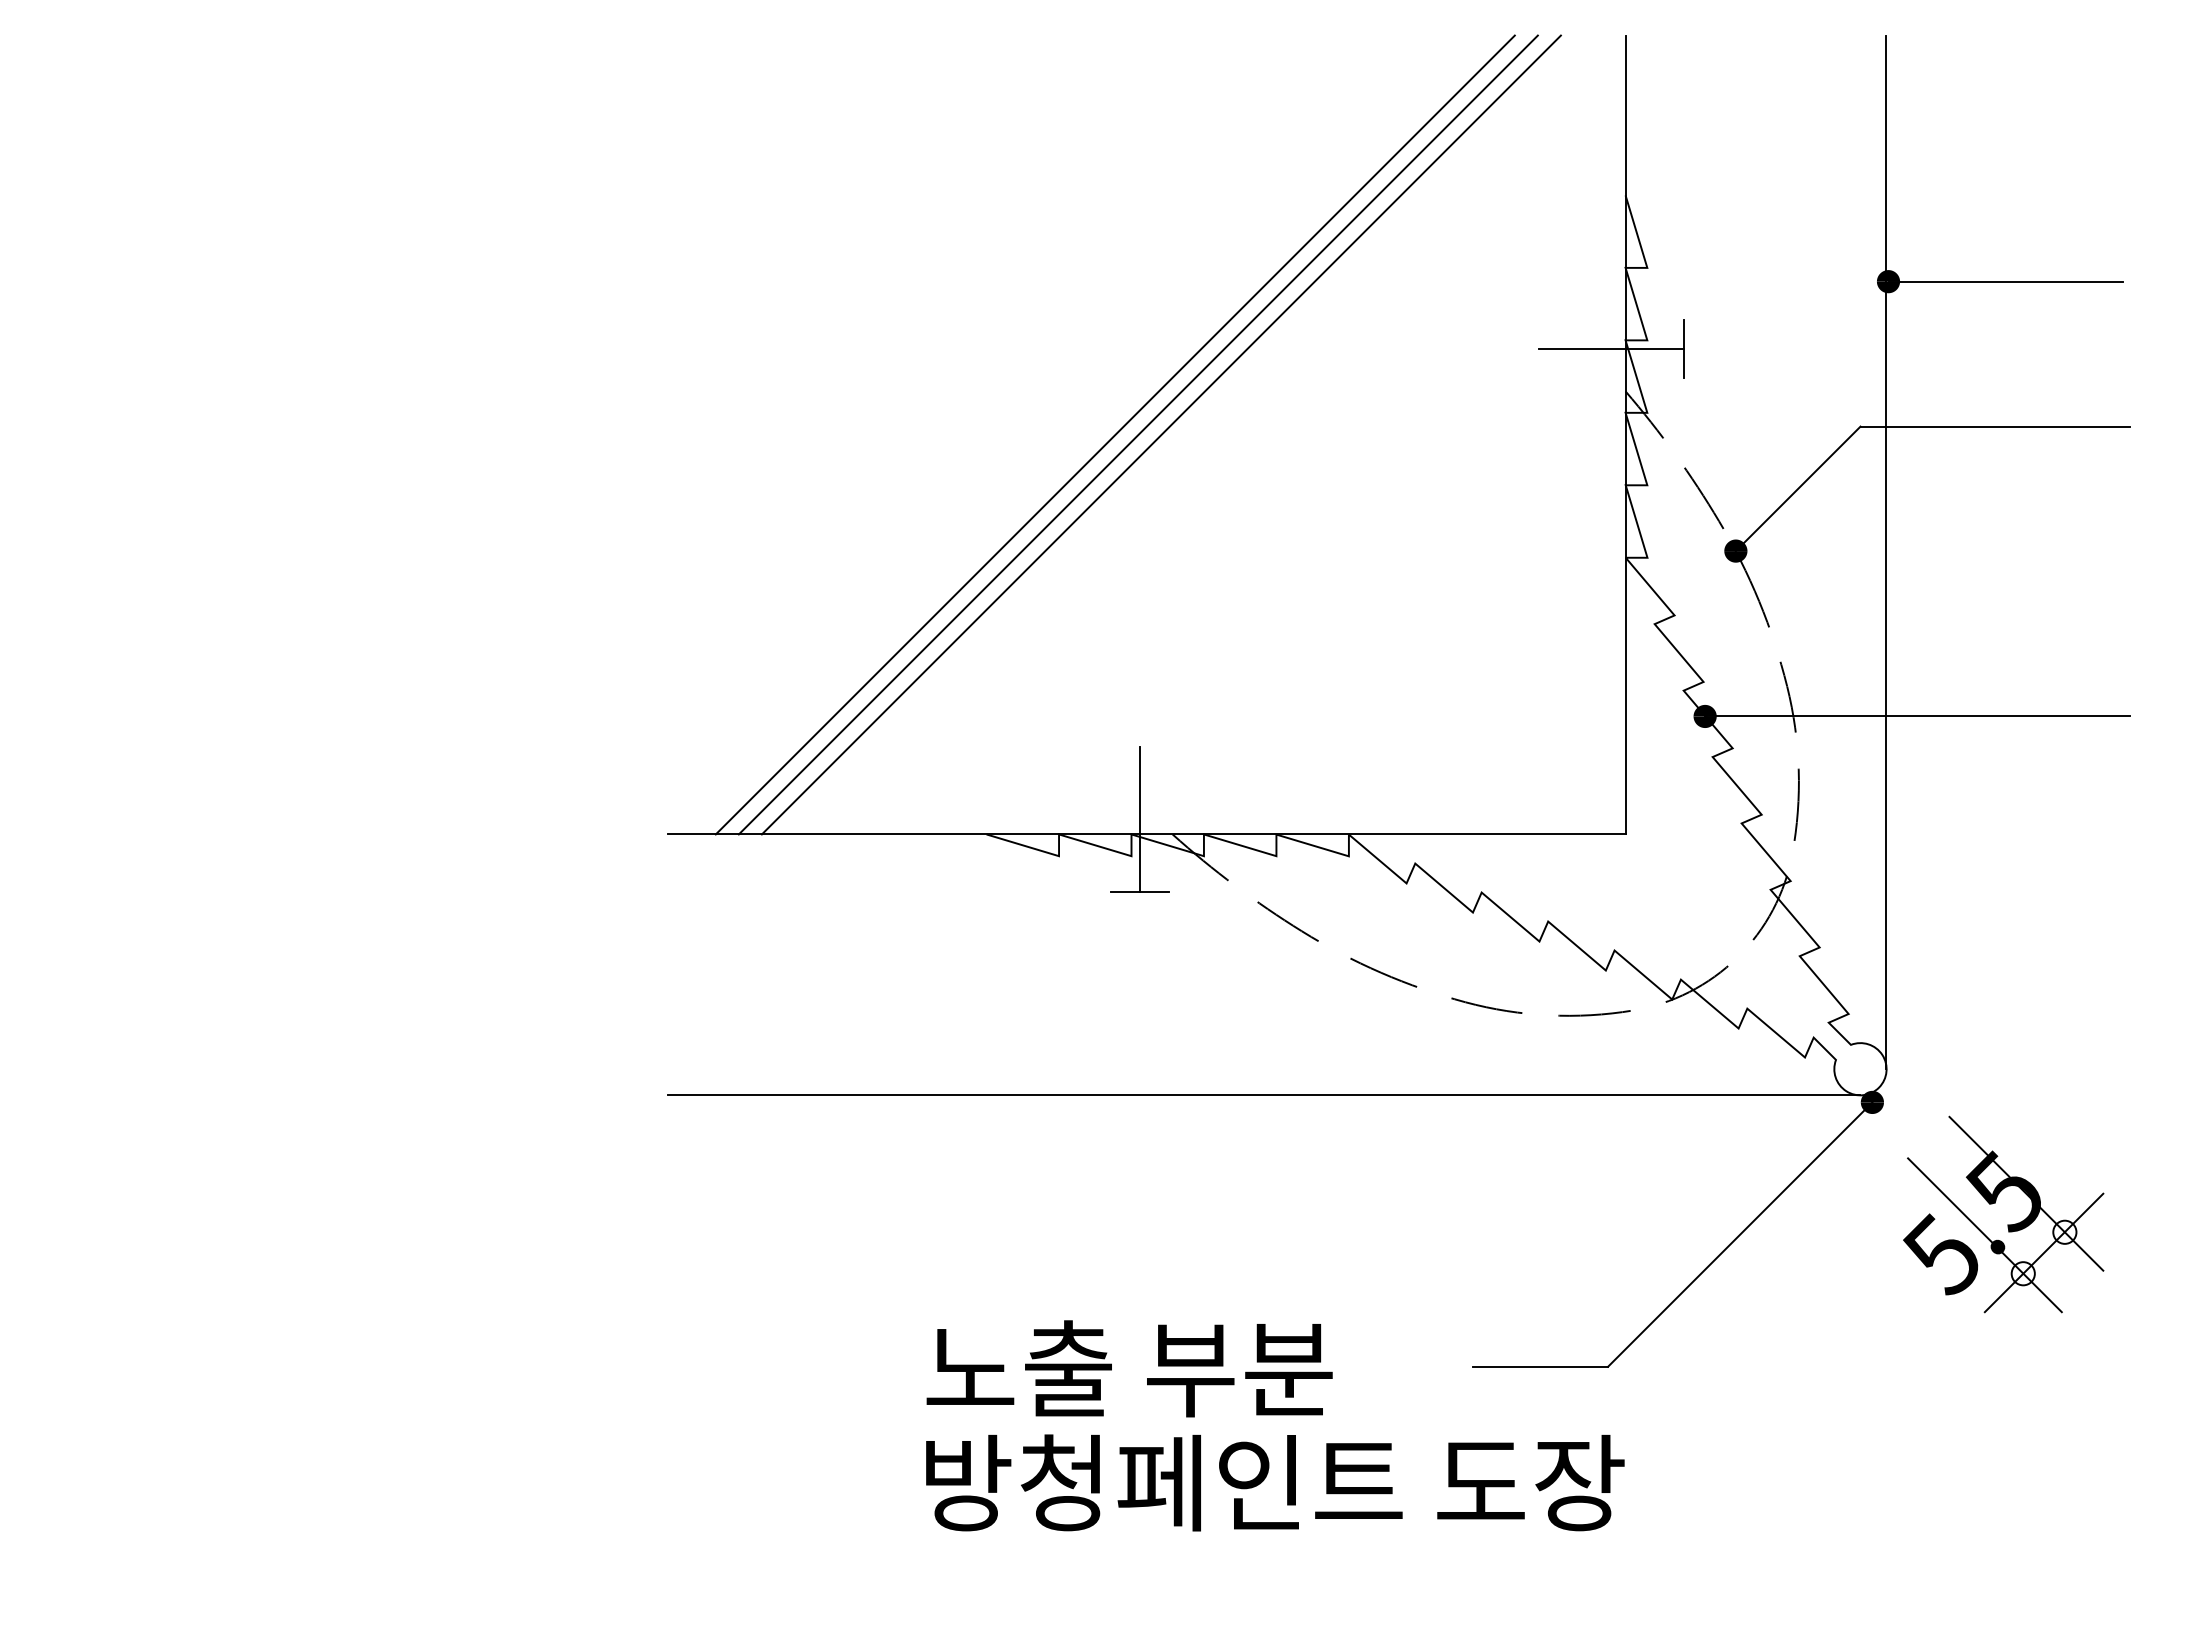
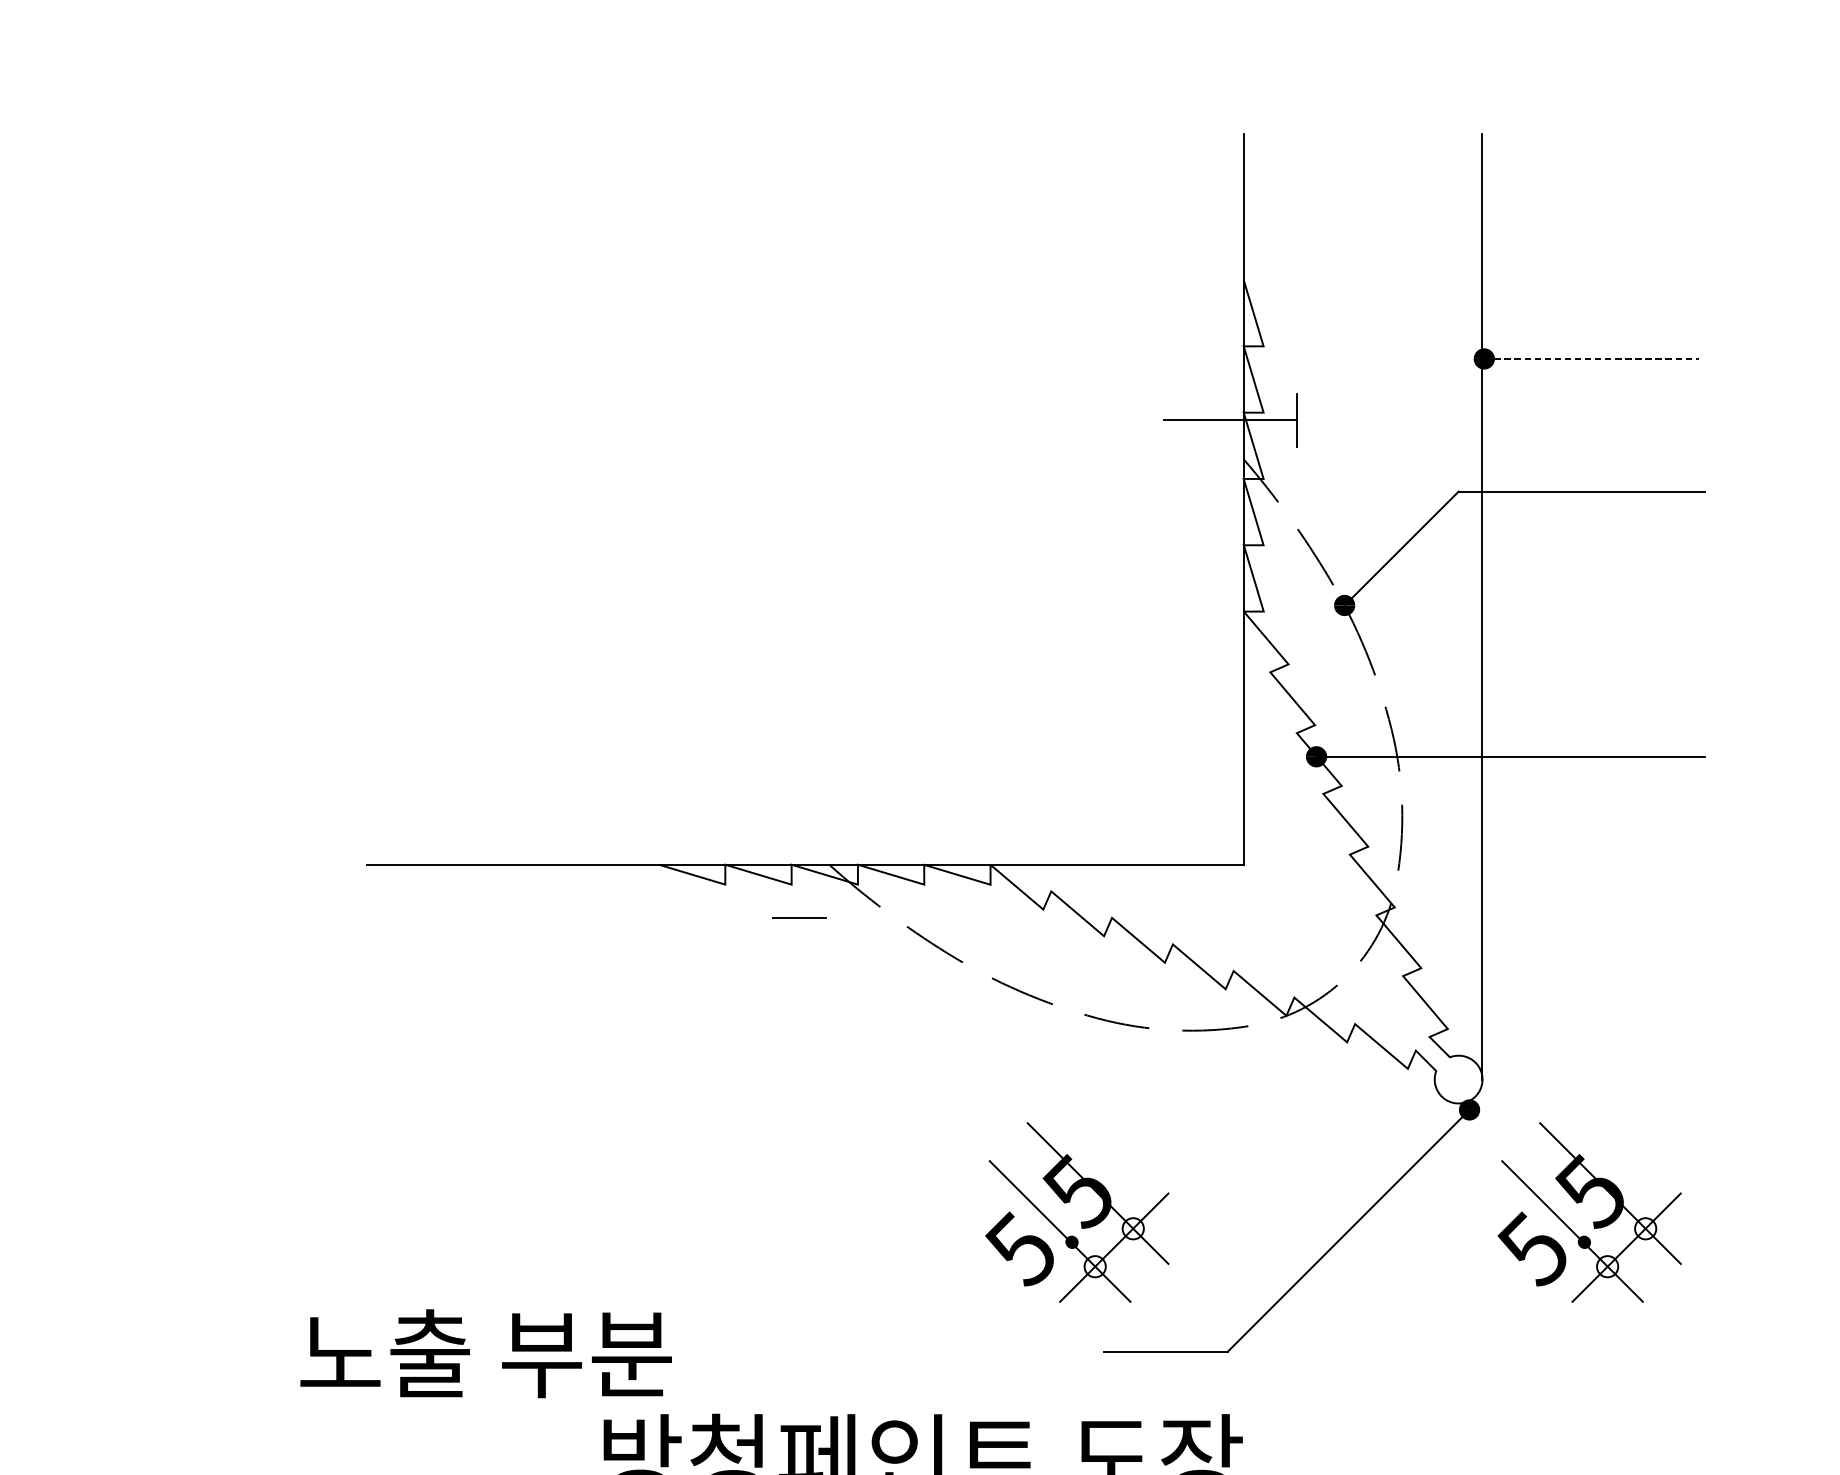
line: (2006, 281) -> (1592, 358), solid -> dashed
line: (1114, 434) -> (776, 498), removed
line: (1137, 434) -> (797, 498), removed
line: (1160, 434) -> (818, 498), removed
line: (1139, 819) -> (798, 851), removed
line: (1263, 1095) -> (912, 1103), removed
part: (1447, 1224) -> (1080, 1221), added
text: (1129, 1368) -> (486, 1353), moved

